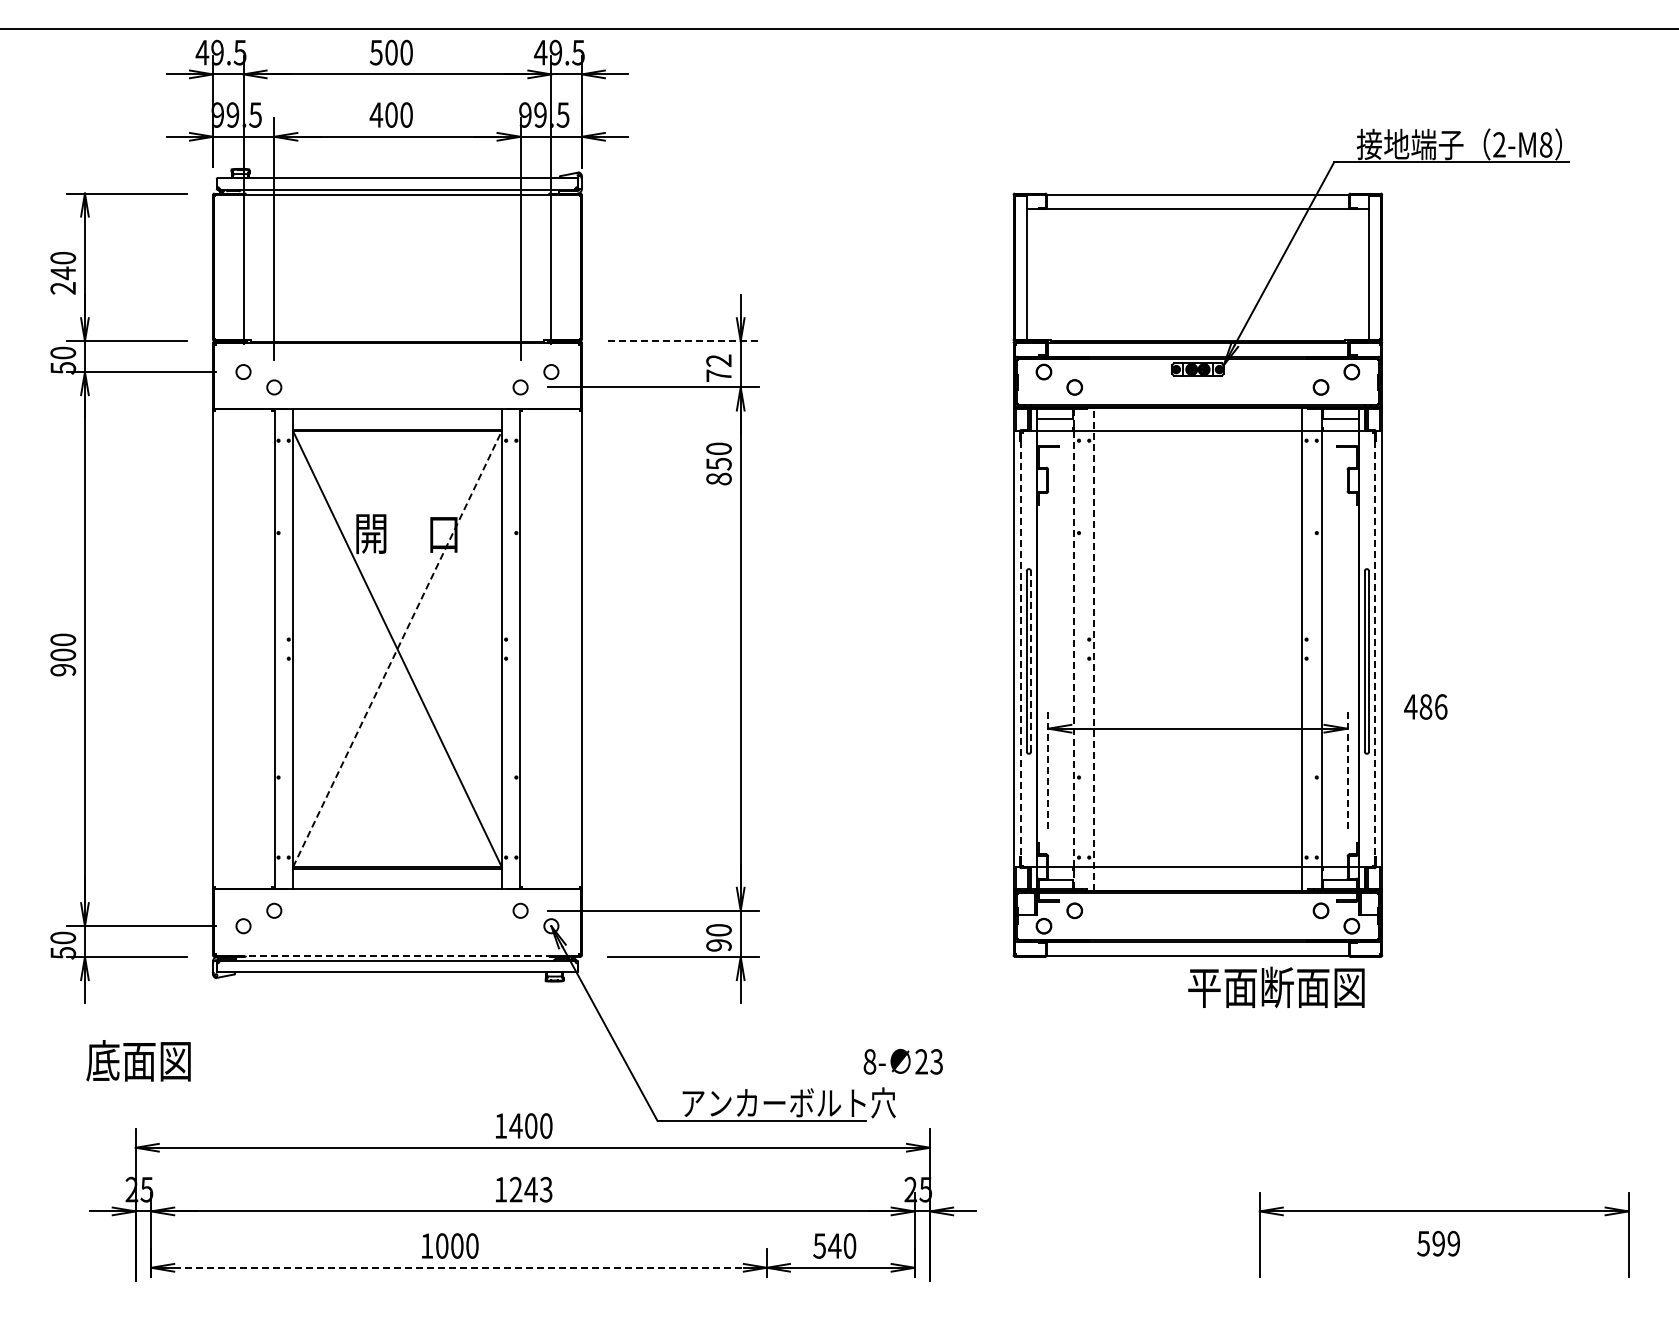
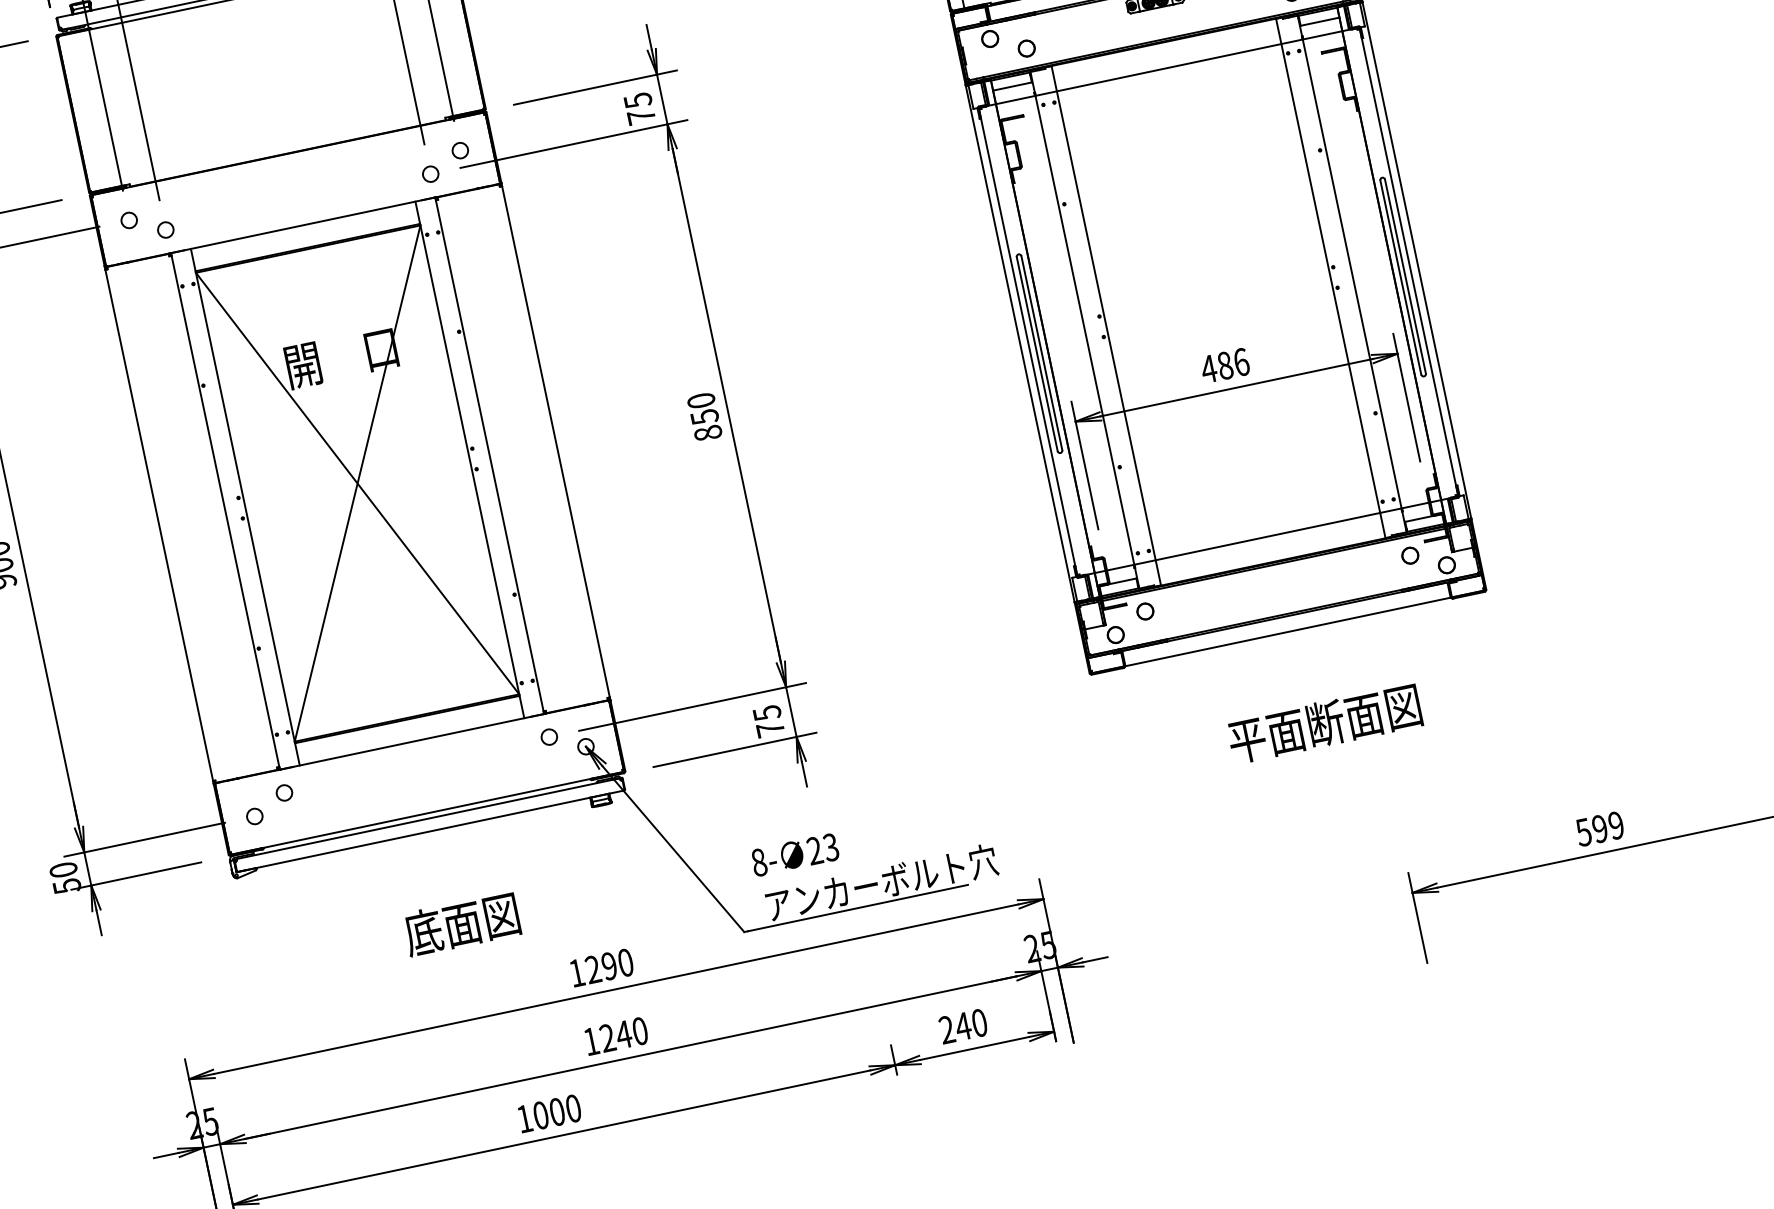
line: (683, 341) -> (595, 87), dashed -> solid
text: (718, 360) -> (637, 100), 72 -> 75
text: (718, 463) -> (704, 416), moved
line: (1020, 648) -> (1027, 341), dashed -> solid
line: (1073, 648) -> (1084, 329), dashed -> solid
line: (1093, 648) -> (1106, 325), dashed -> solid
line: (1374, 648) -> (1408, 261), dashed -> solid
line: (397, 649) -> (357, 483), dashed -> solid
line: (1031, 660) -> (1042, 352), dashed -> solid
text: (1425, 706) -> (1224, 365), moved
line: (1048, 769) -> (1085, 465), dashed -> solid
line: (1347, 769) -> (1406, 397), dashed -> solid
text: (718, 937) -> (768, 720), 90 -> 75
line: (397, 955) -> (427, 813), dashed -> solid
text: (1276, 987) -> (1324, 723), moved
text: (138, 1060) -> (461, 923), moved
text: (902, 1061) -> (794, 854), moved
text: (523, 1125) -> (601, 967), 1400 -> 1290
text: (545, 1189) -> (639, 1031), 1243 -> 1240
text: (1438, 1243) -> (1599, 828), moved
text: (819, 1245) -> (946, 1029), 540 -> 240
line: (459, 1267) -> (564, 1134), dashed -> solid

